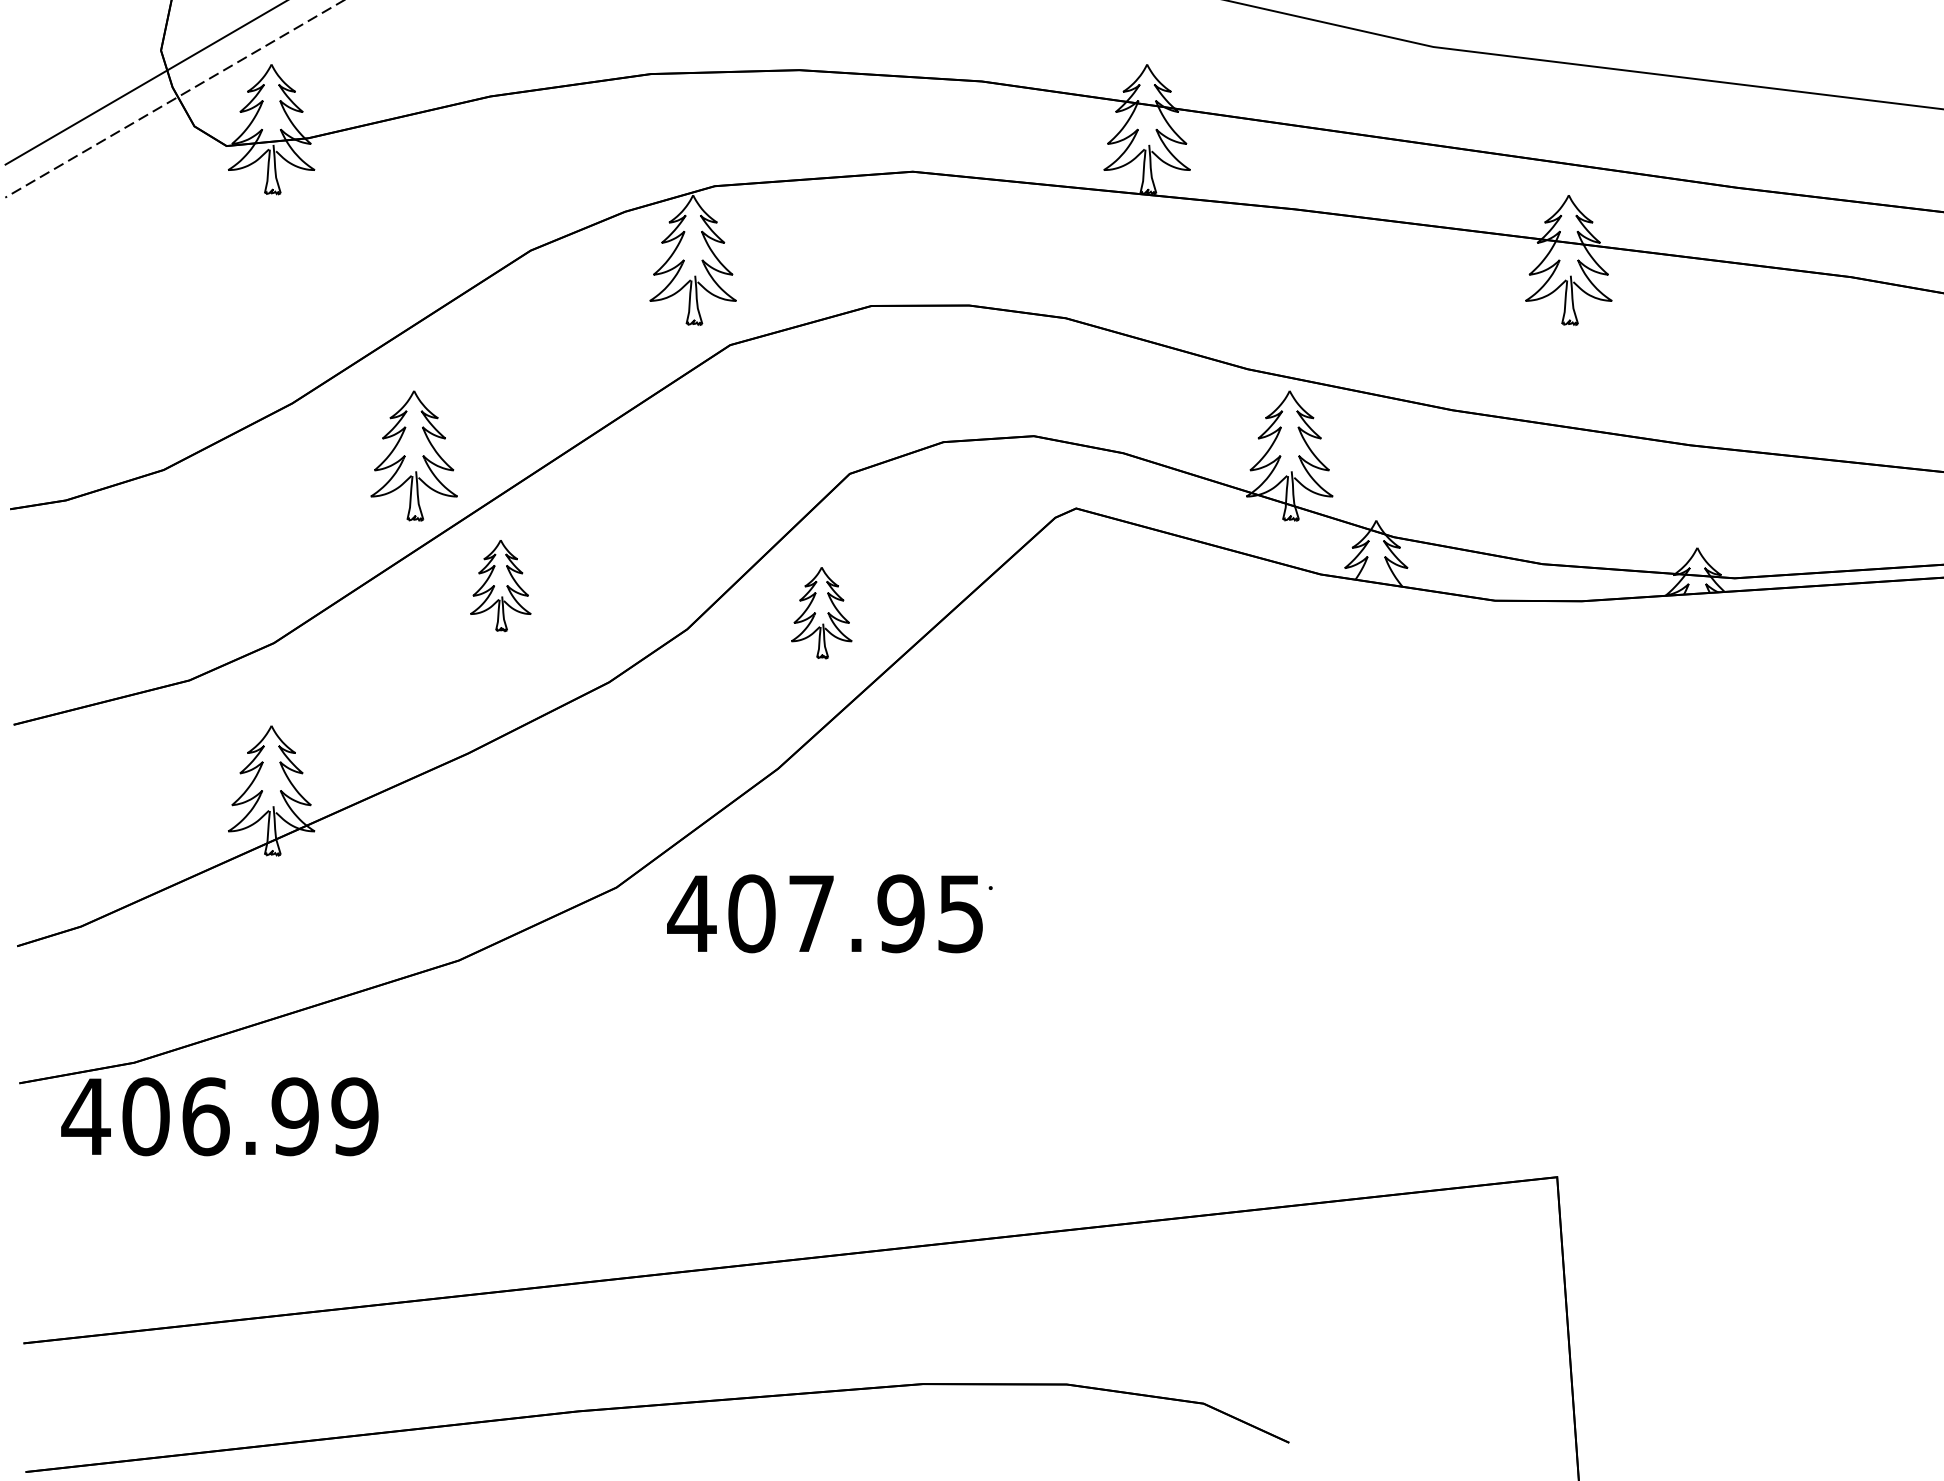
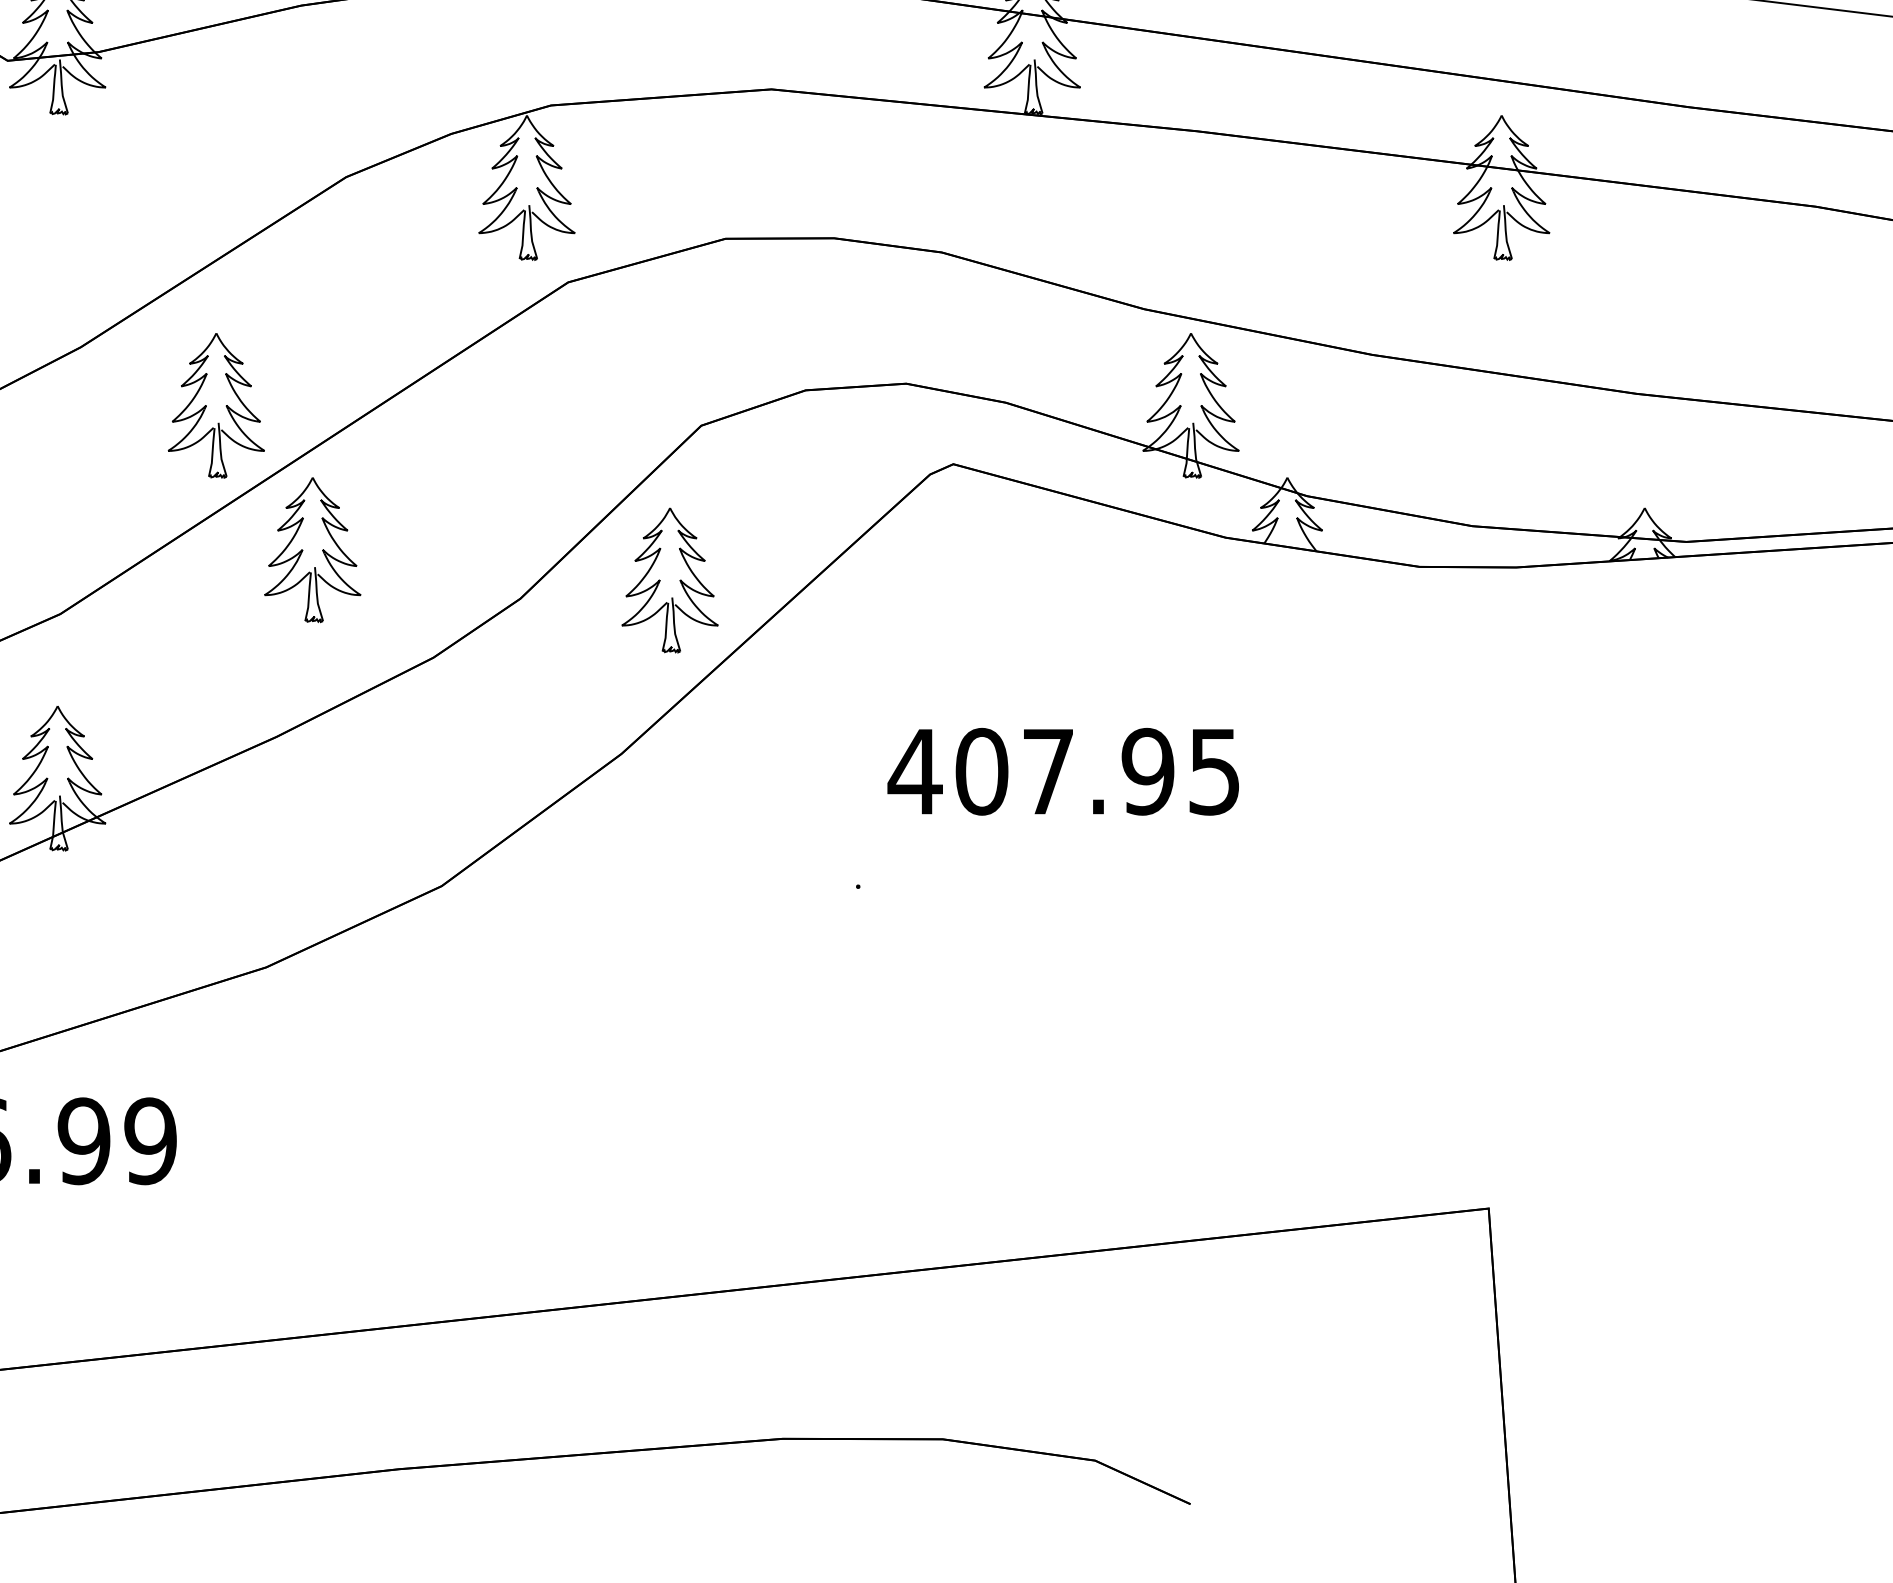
part: (500, 585) -> (312, 549), size x1.43
part: (821, 612) -> (669, 579), size x1.43
text: (824, 913) -> (1062, 771), moved

